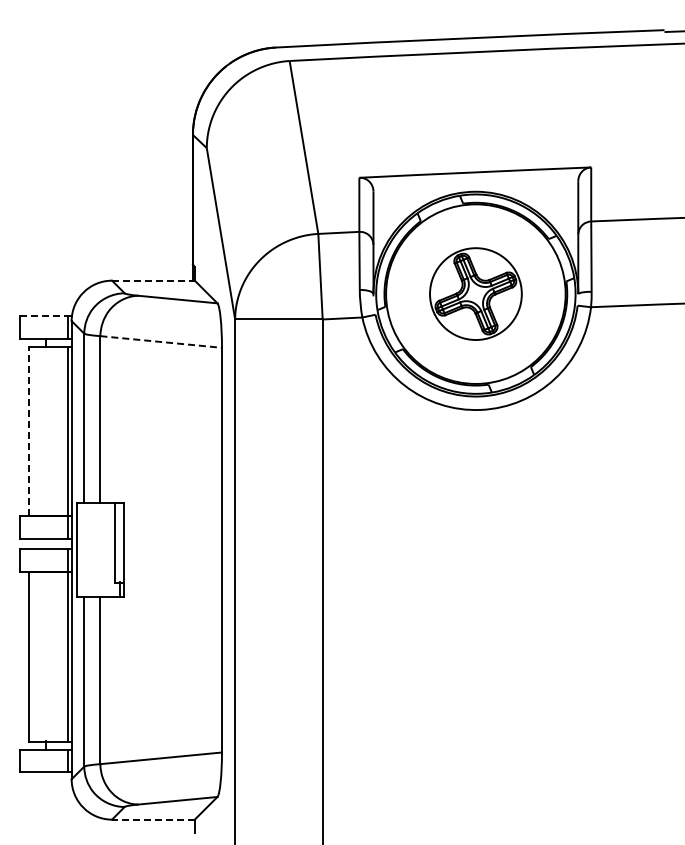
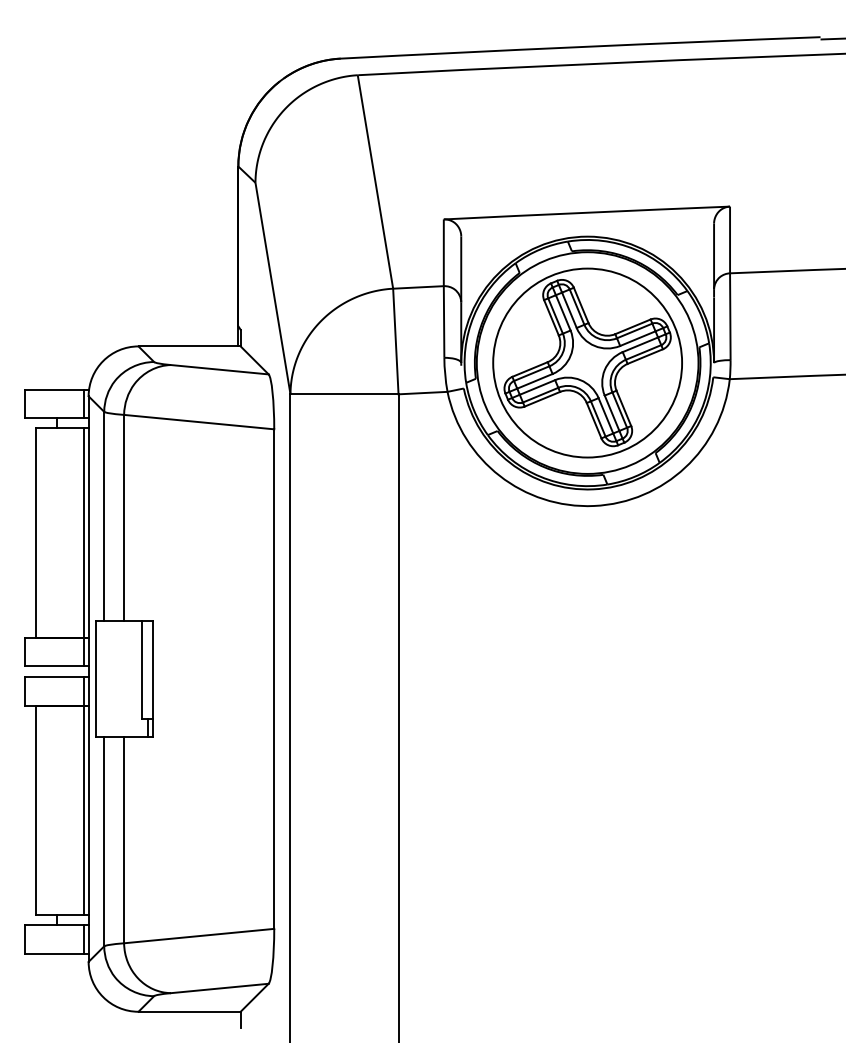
line: (153, 280) -> (189, 346), dashed -> solid
part: (475, 293) -> (587, 362), size x1.67
line: (44, 315) -> (55, 389), dashed -> solid
line: (161, 342) -> (199, 422), dashed -> solid
line: (28, 431) -> (35, 532), dashed -> solid
line: (152, 819) -> (188, 1011), dashed -> solid

